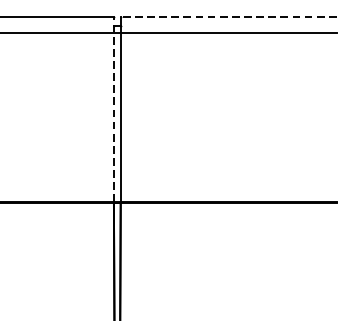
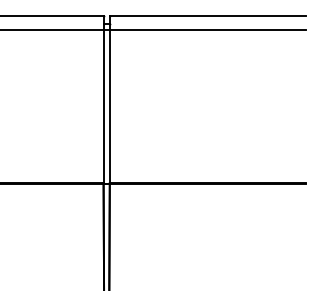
line: (228, 17) -> (207, 15), dashed -> solid
line: (113, 109) -> (103, 99), dashed -> solid

